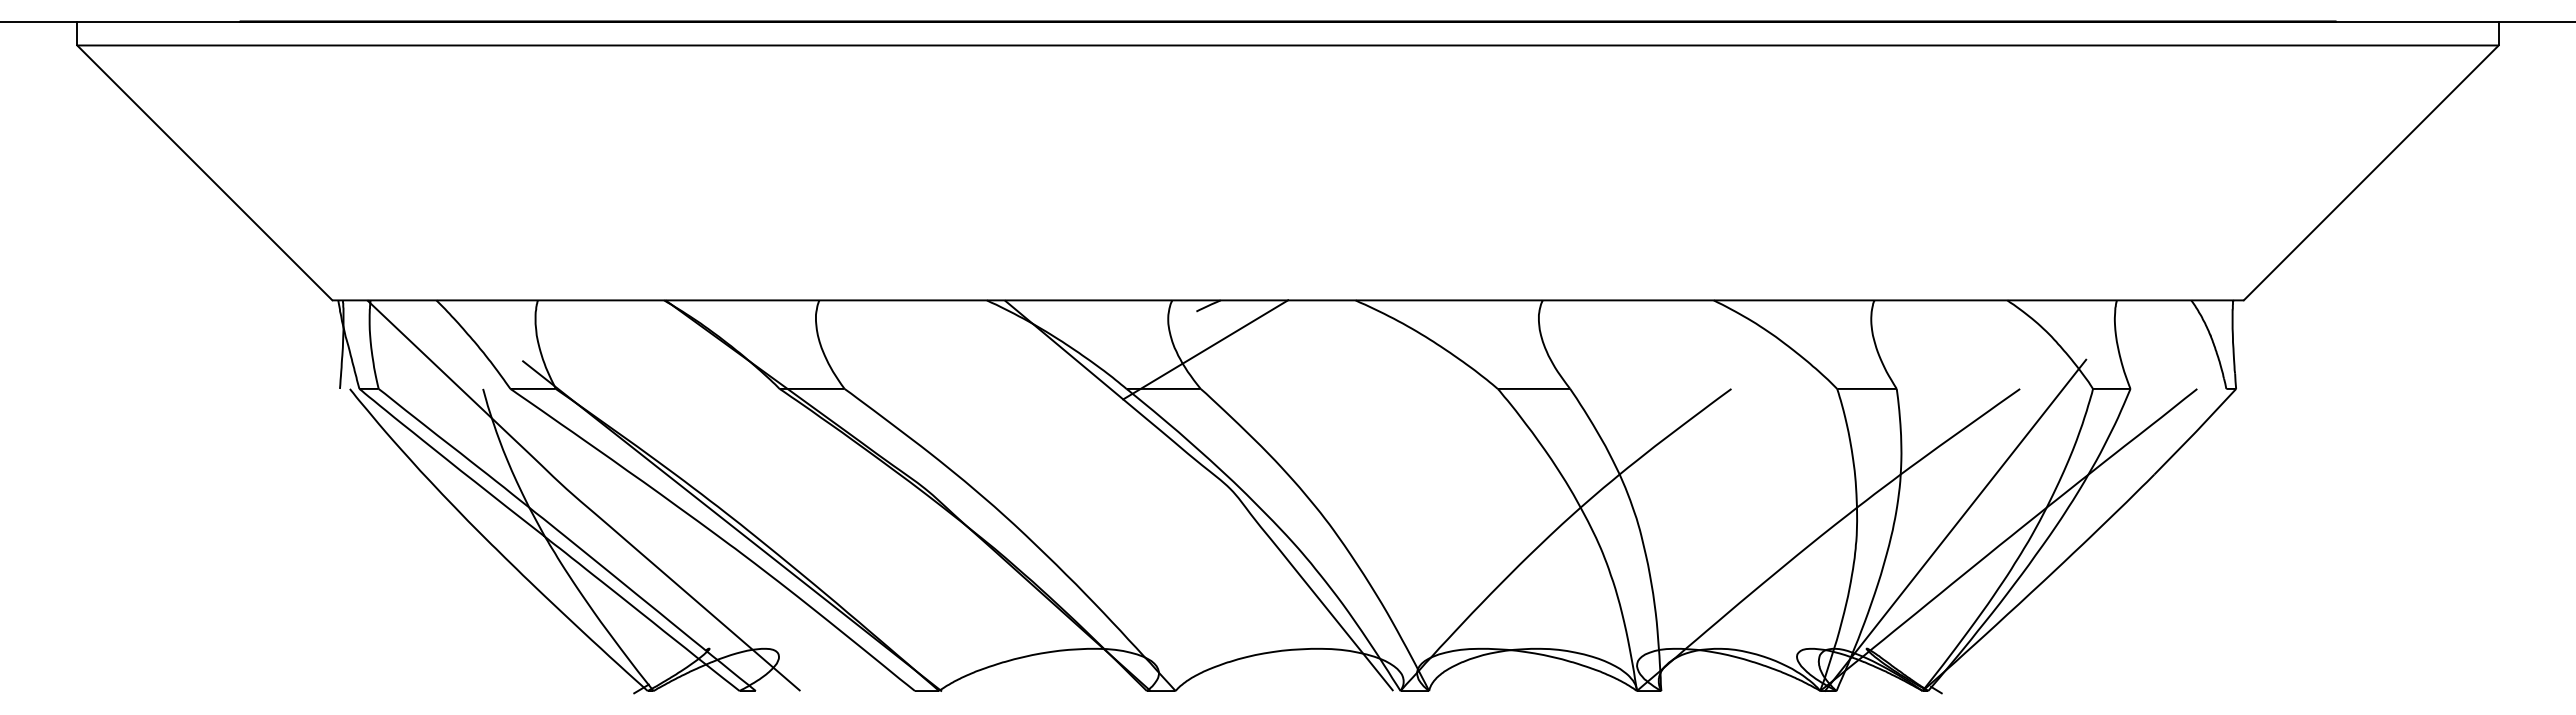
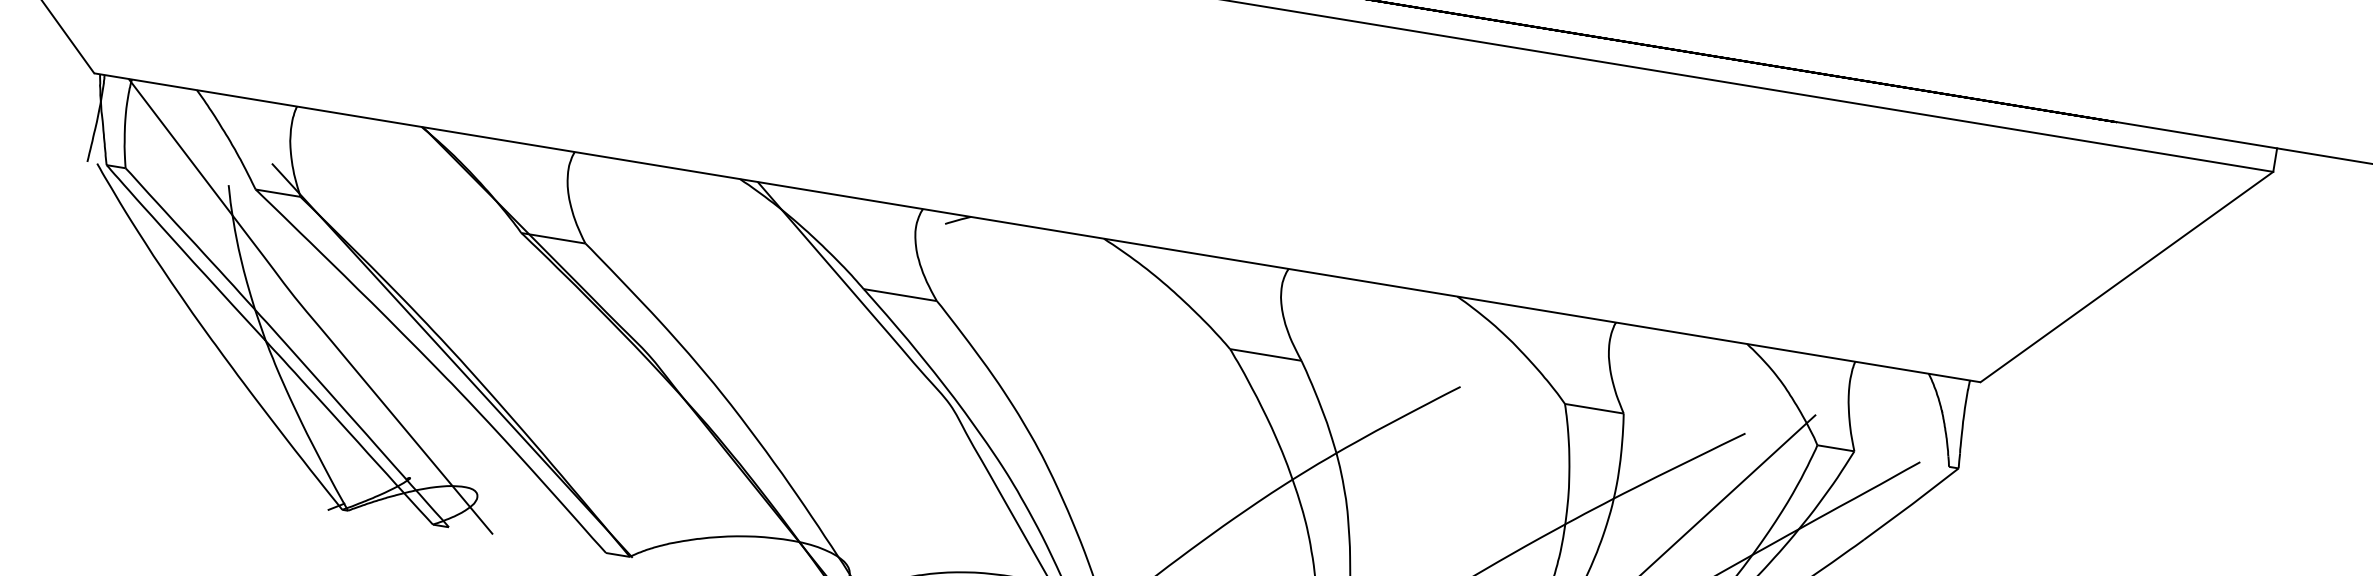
line: (1205, 349) -> (947, 262), removed

